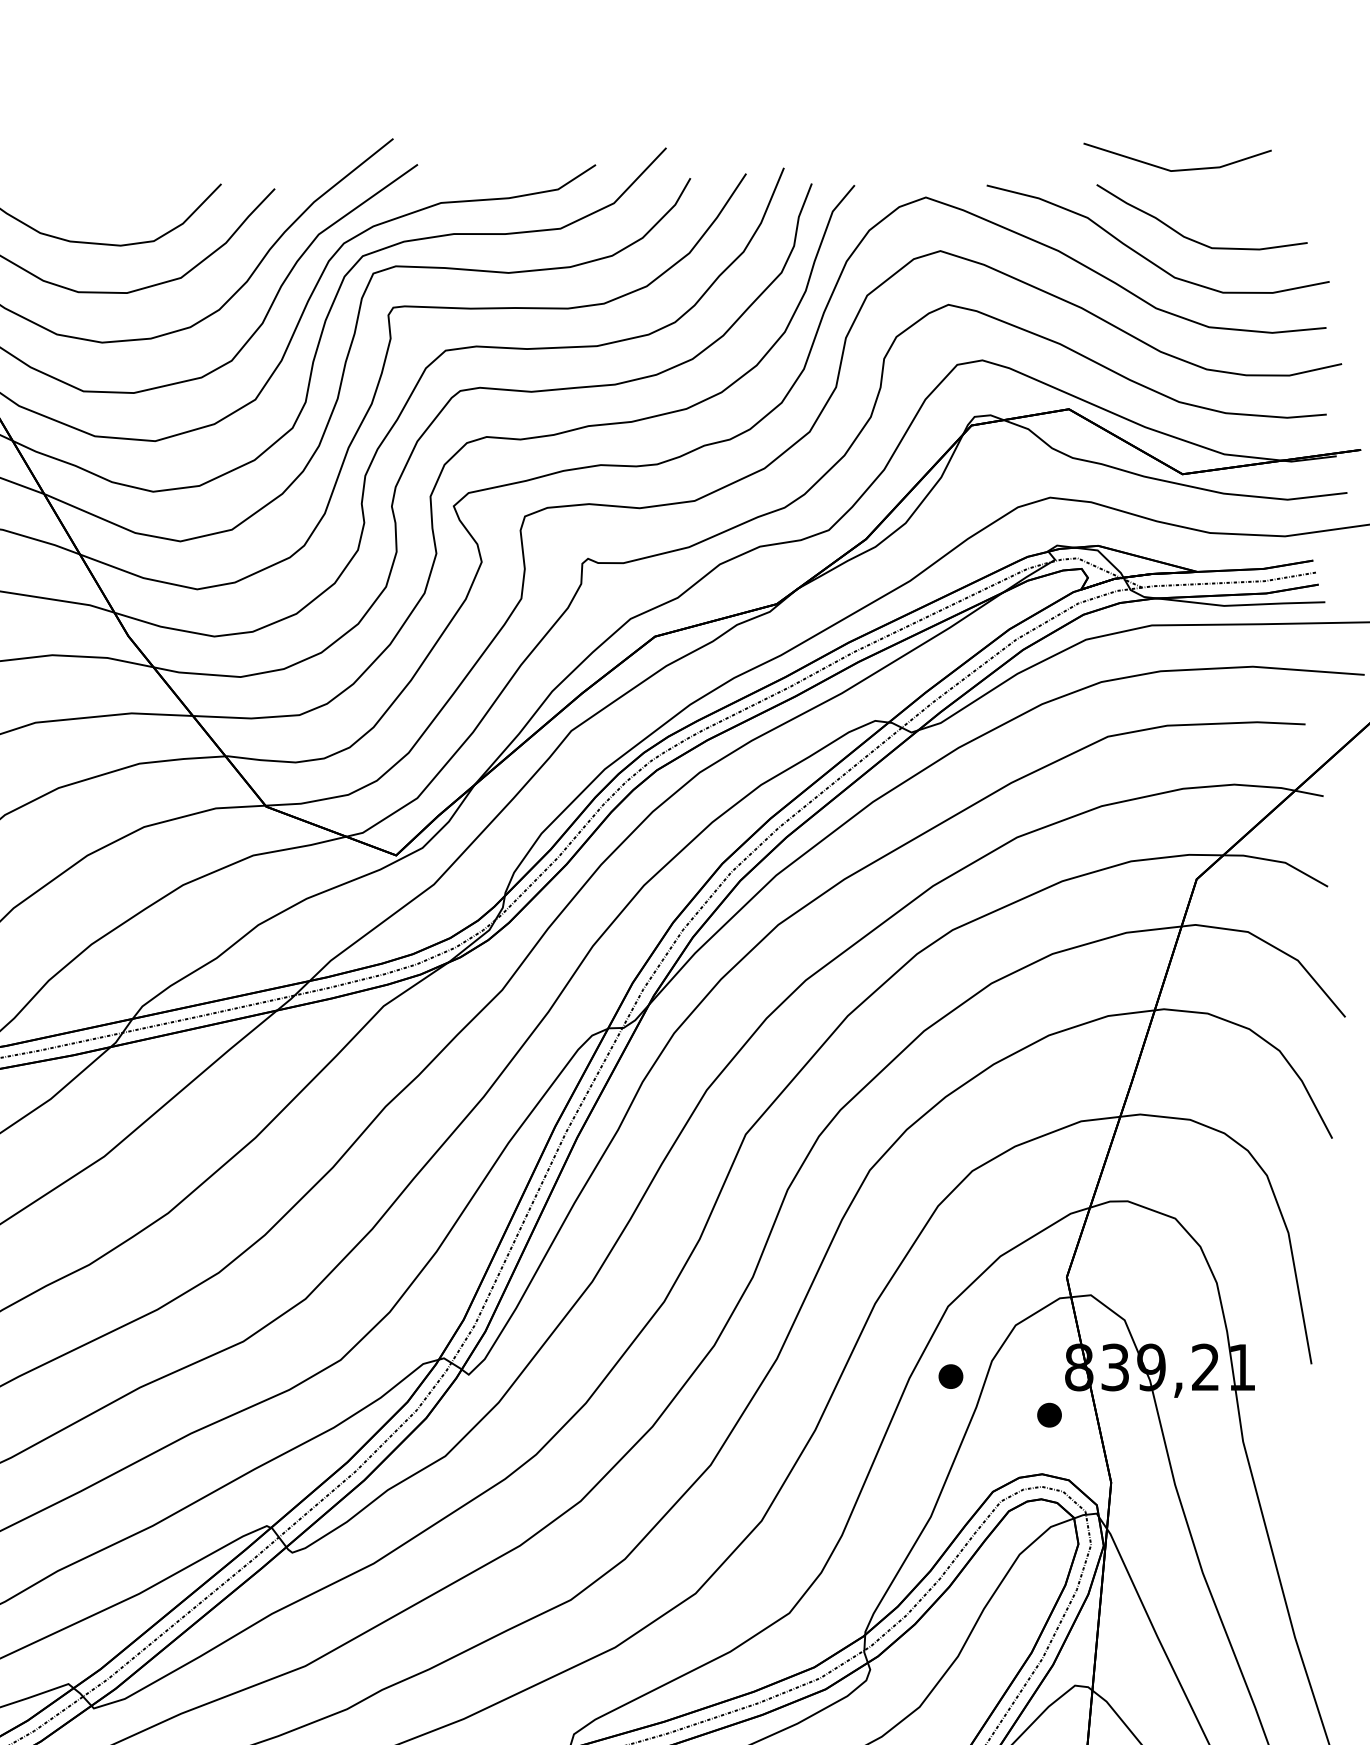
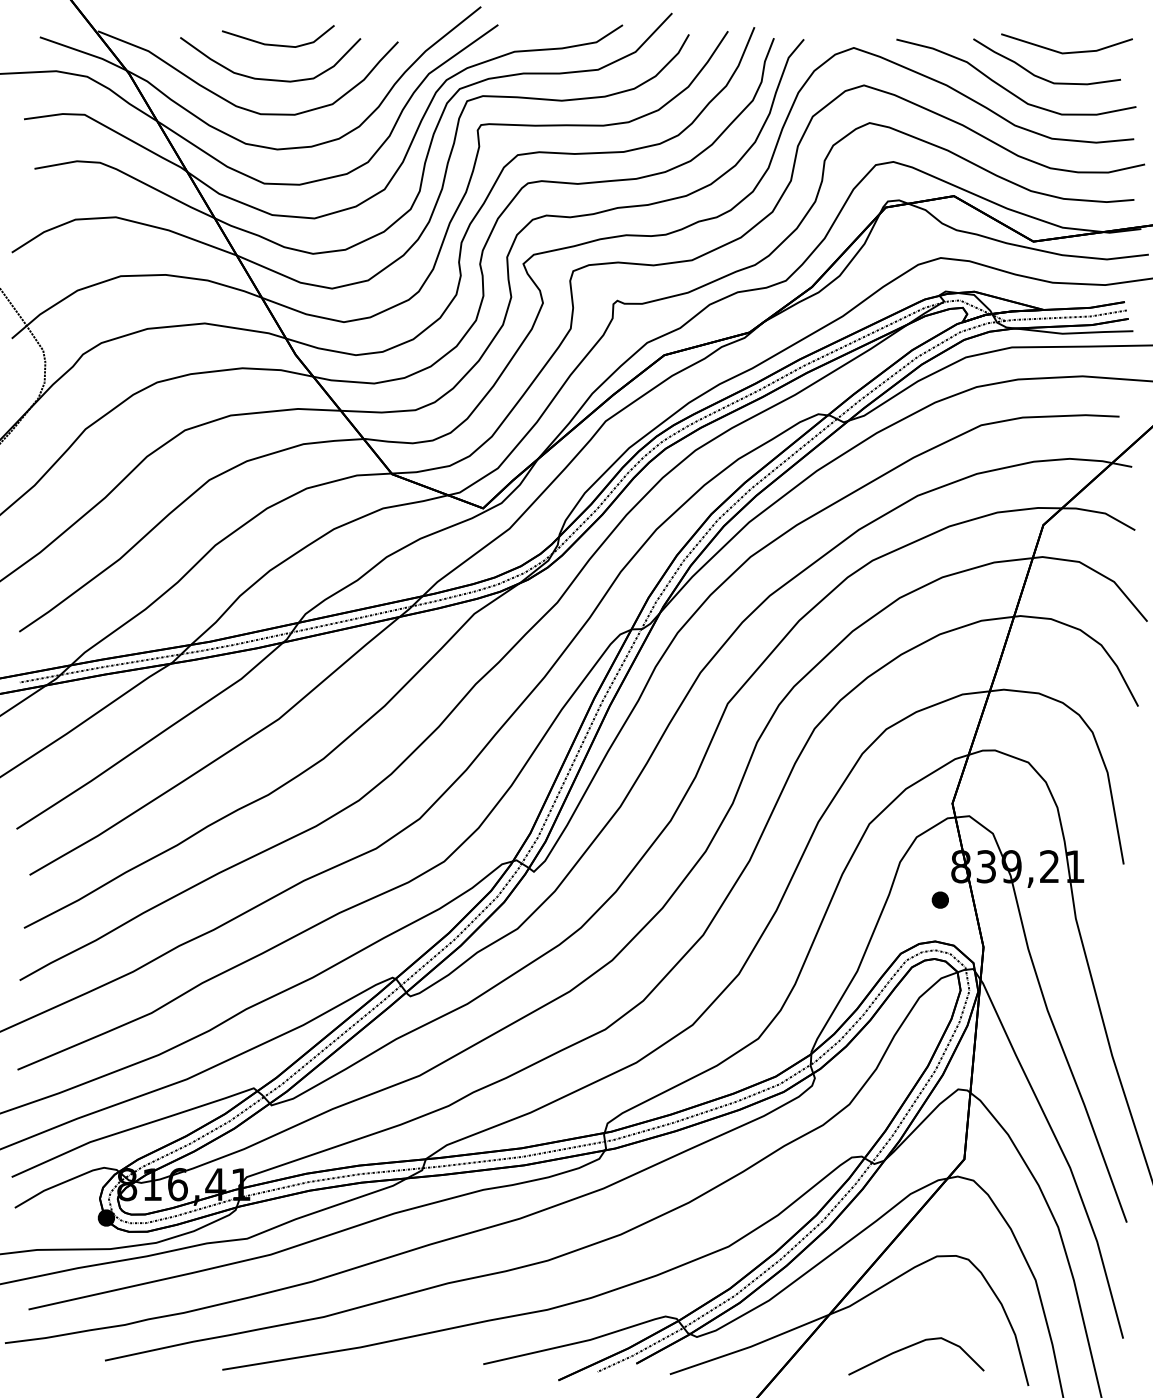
line: (1182, 168) -> (1070, 51), moved
line: (103, 192) -> (278, 44), added
part: (949, 1375) -> (870, 872), removed

